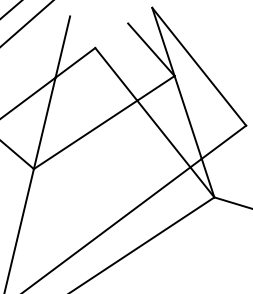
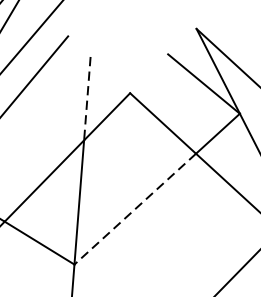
line: (62, 47) -> (86, 99), solid -> dashed
line: (85, 134) -> (135, 208), solid -> dashed

